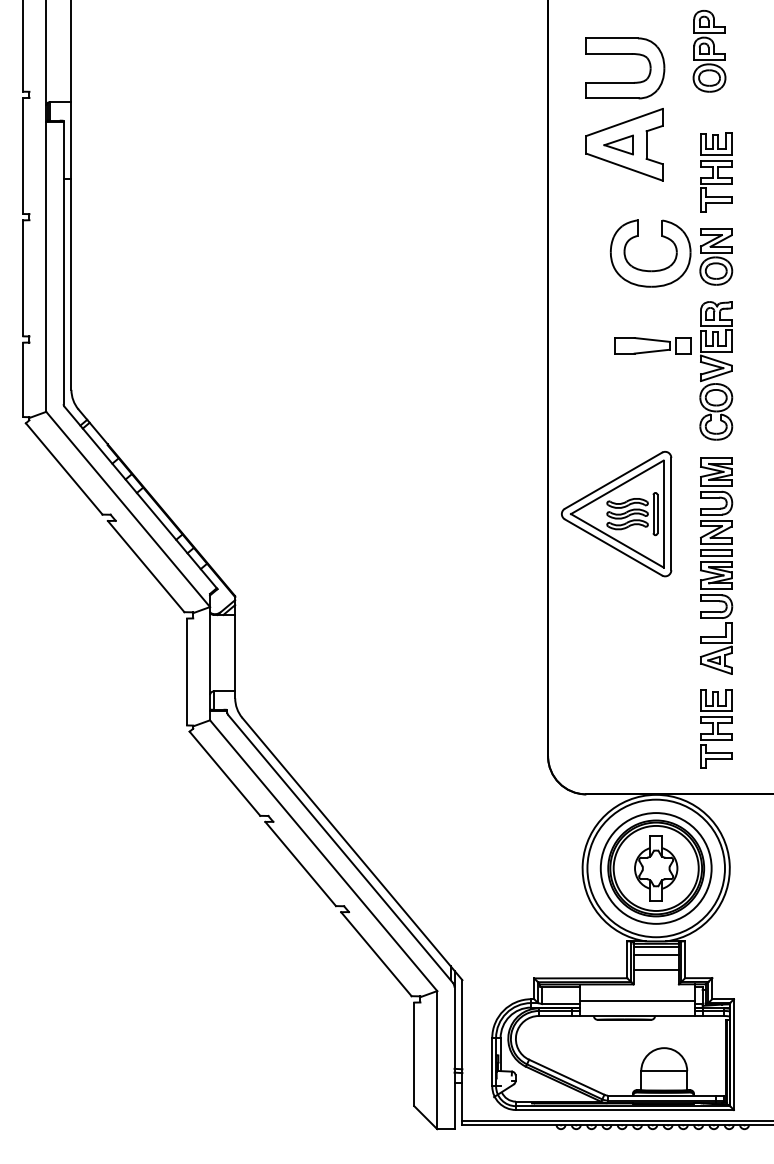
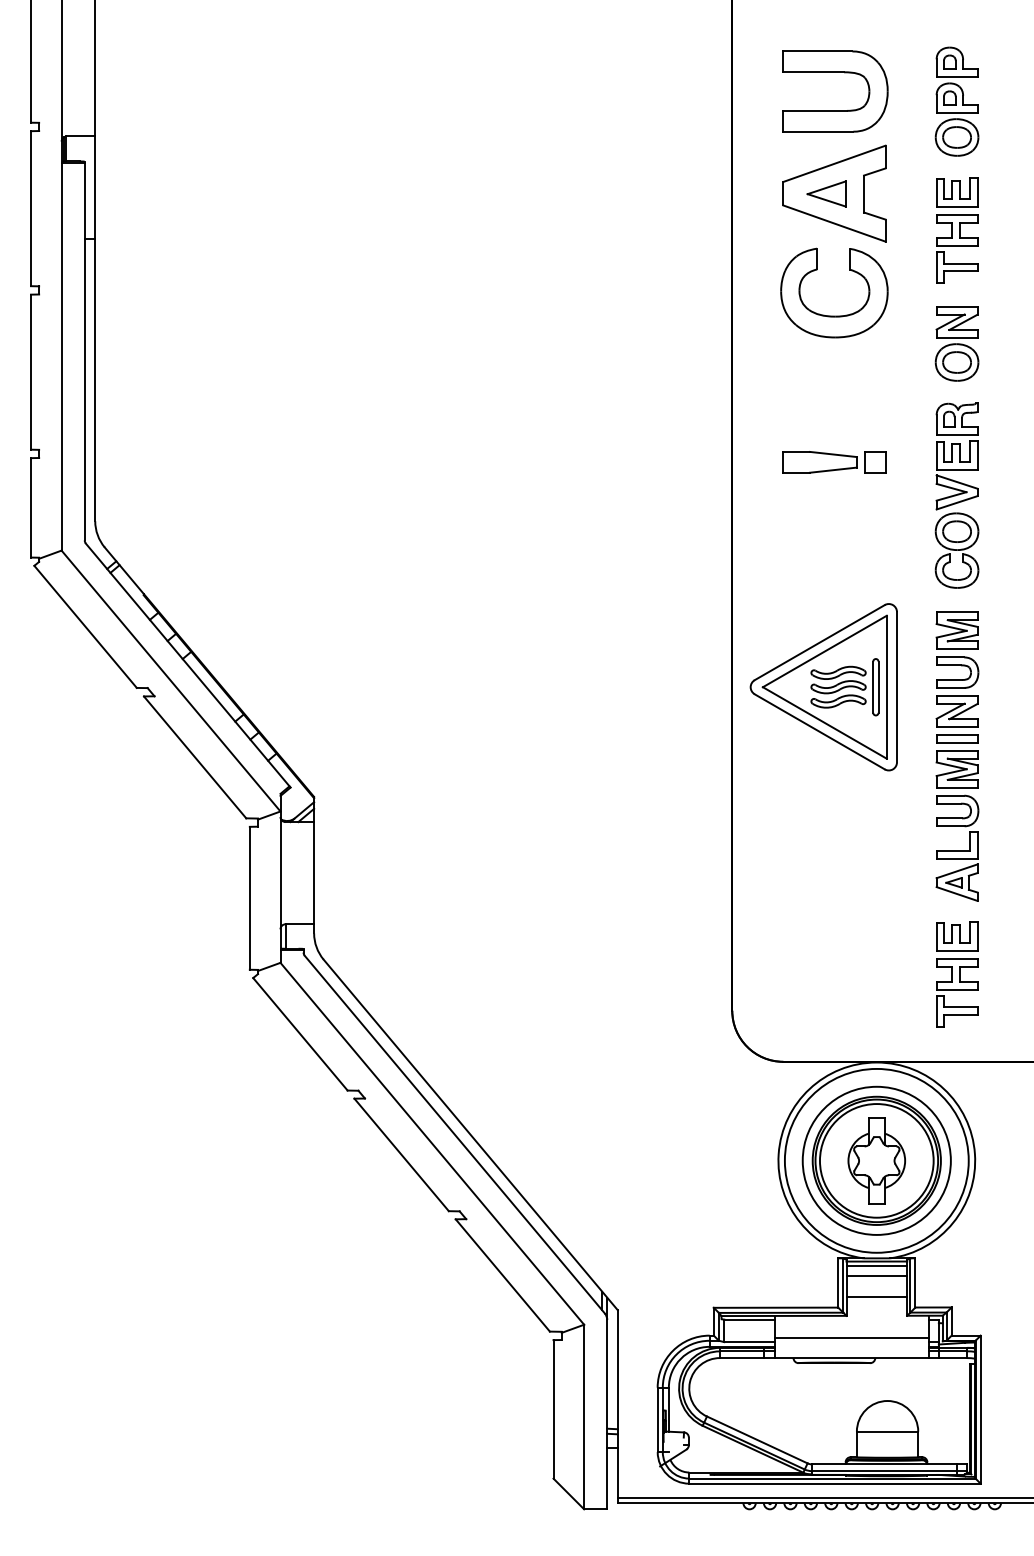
part: (709, 51) -> (956, 101), moved
part: (650, 270) -> (834, 315), moved
part: (652, 345) -> (834, 462), moved

